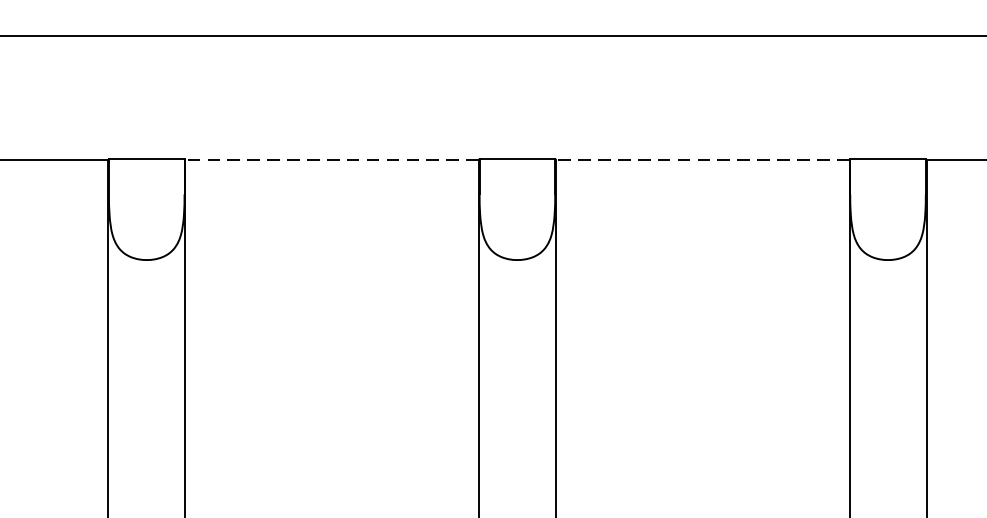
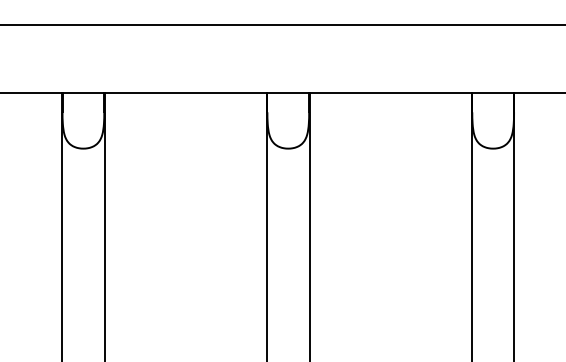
line: (331, 160) -> (185, 93), dashed -> solid
line: (702, 160) -> (390, 93), dashed -> solid

